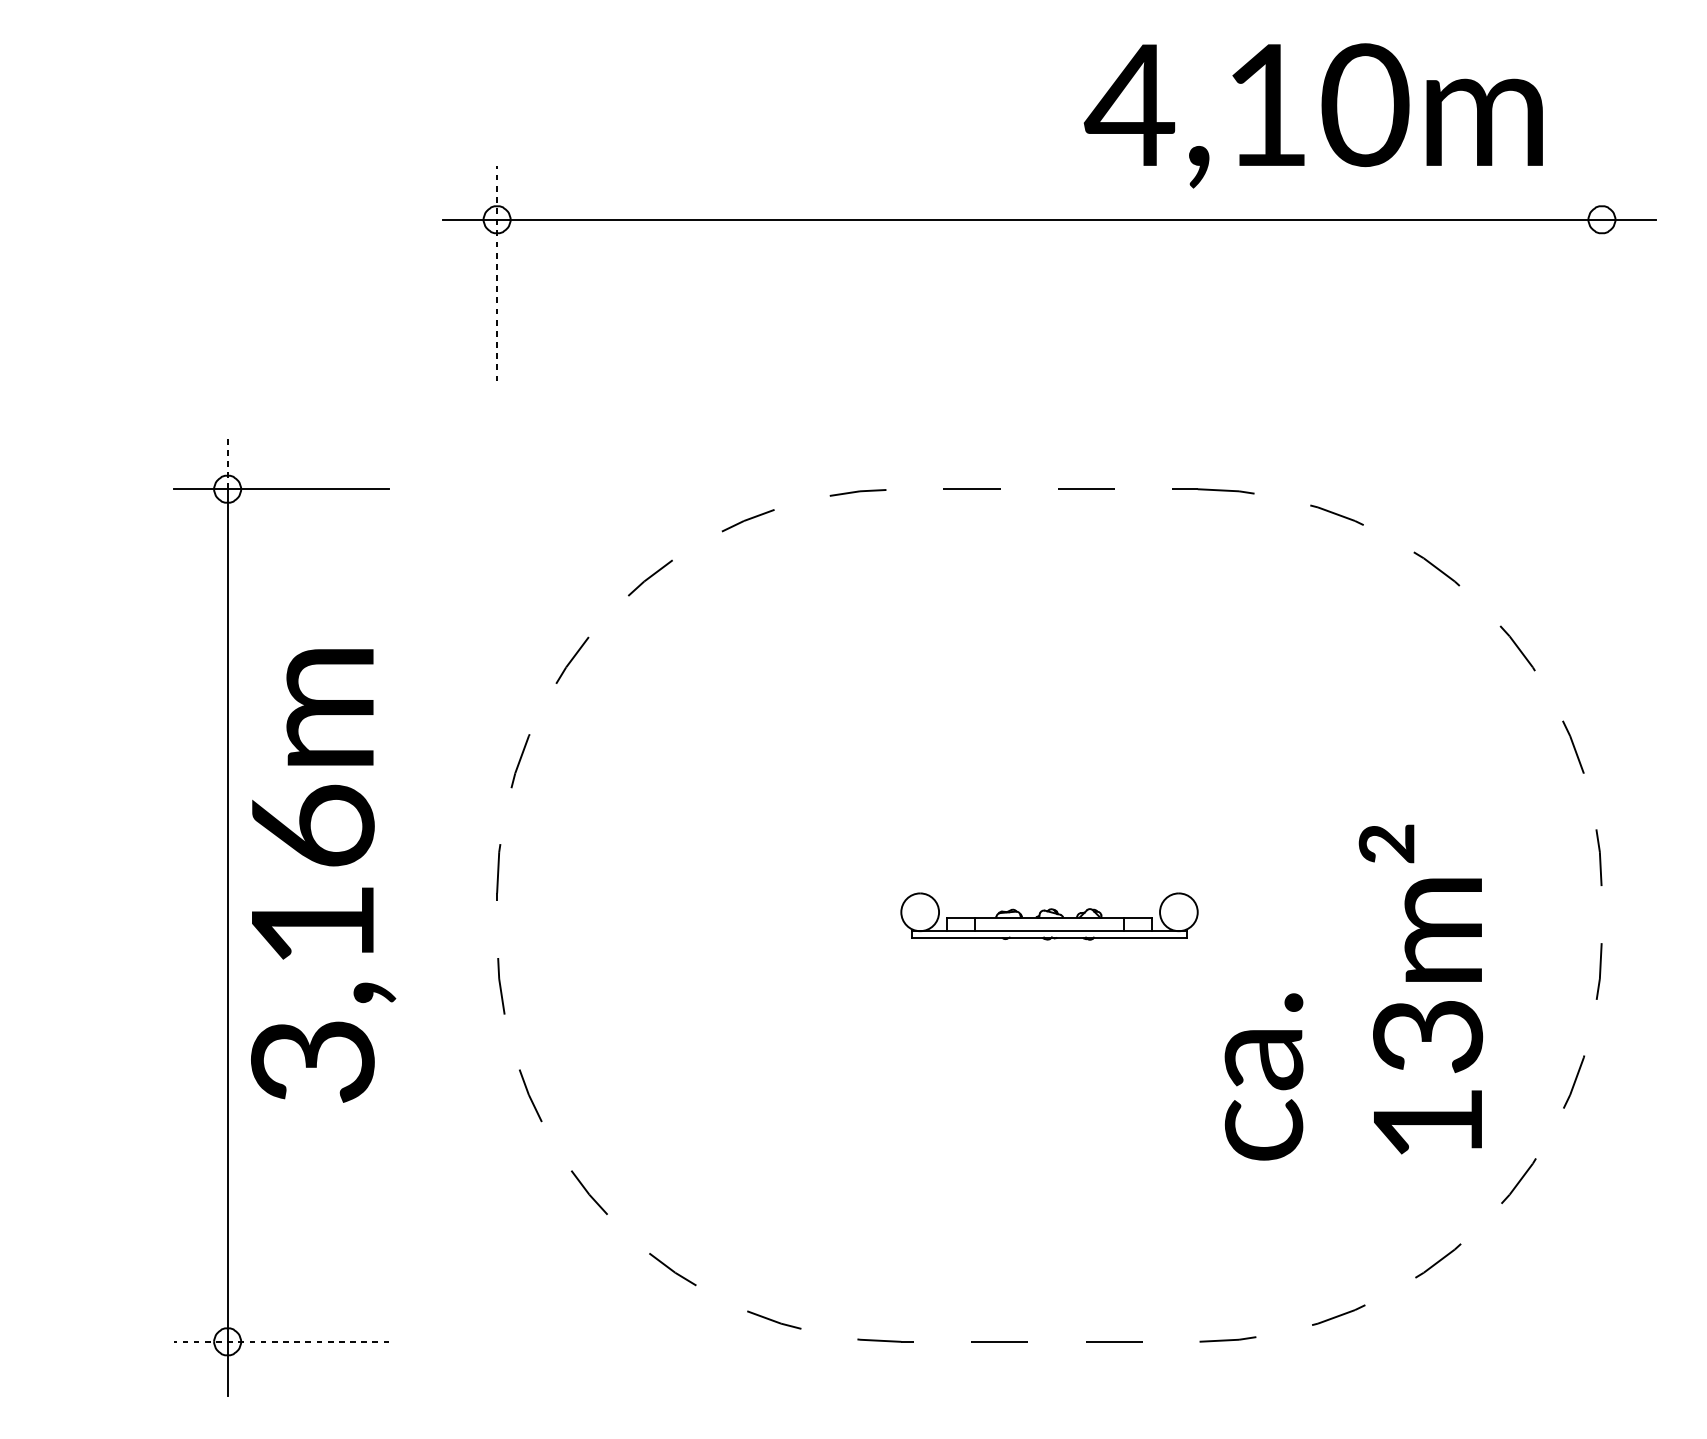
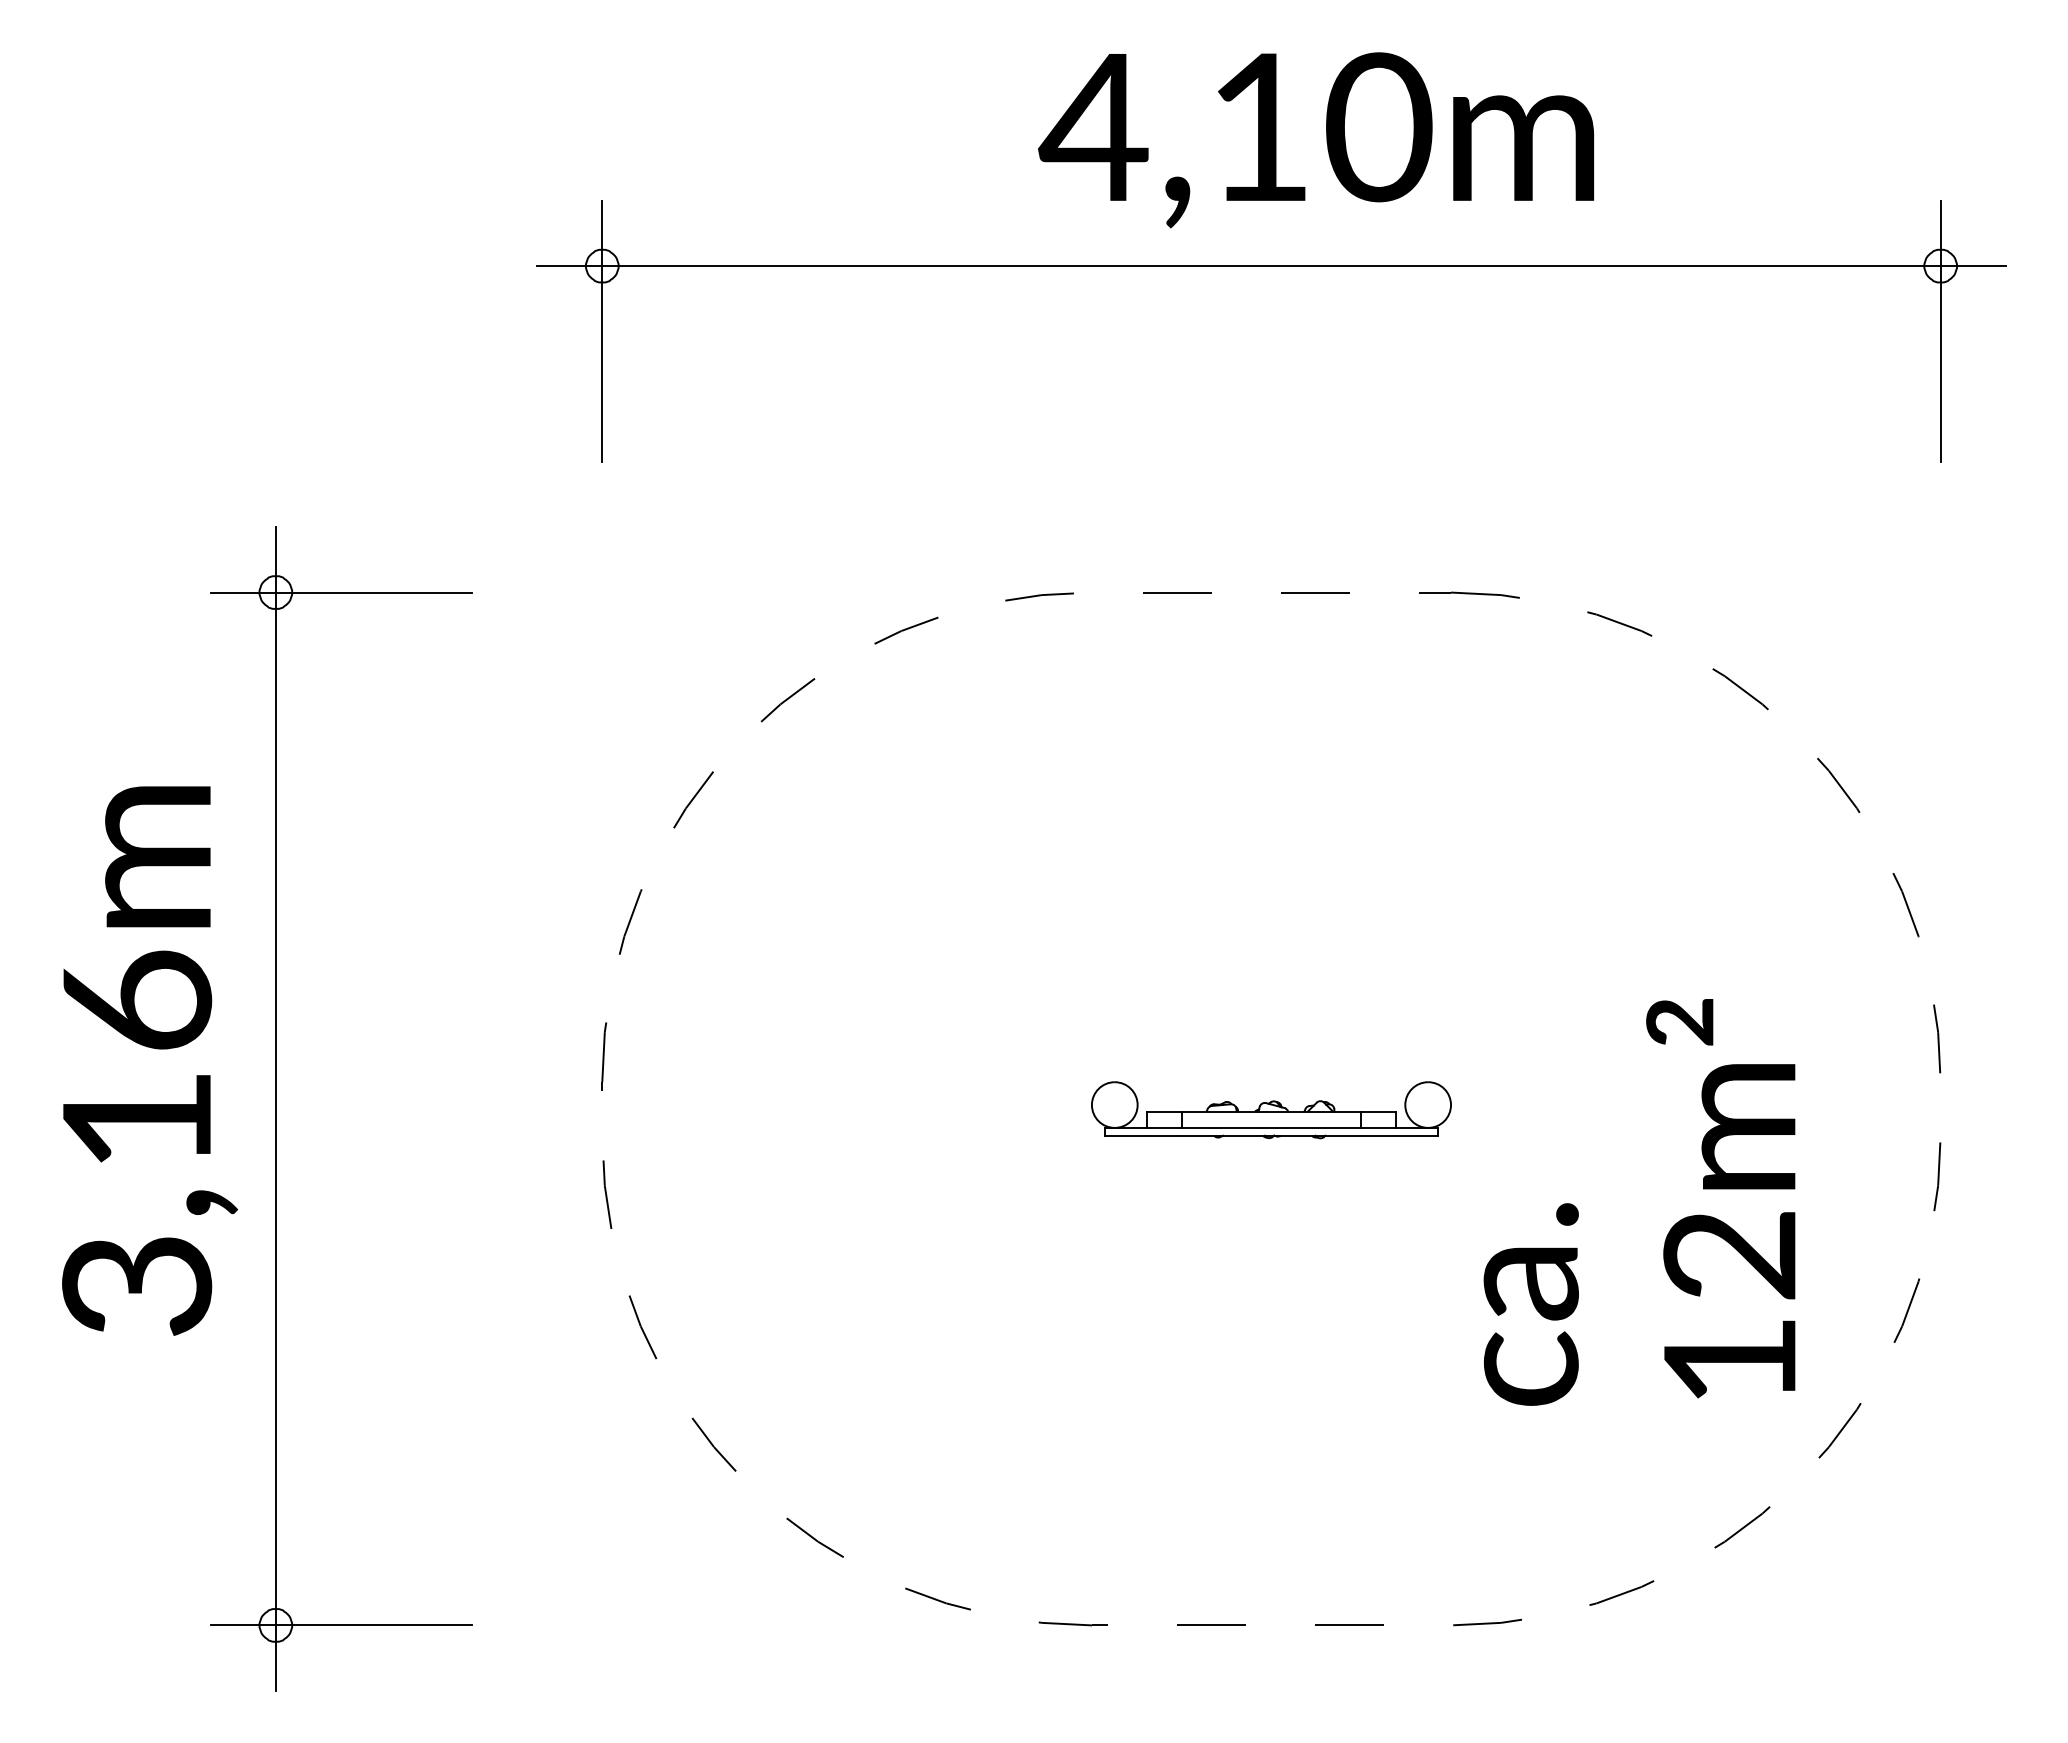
text: (1312, 116) -> (1315, 140), moved
line: (1601, 272) -> (1940, 330), added
line: (497, 273) -> (602, 331), dashed -> solid
line: (227, 461) -> (275, 559), dashed -> solid
text: (323, 875) -> (150, 1060), moved
text: (1427, 1036) -> (1729, 1255), 13m² -> 12m²
line: (281, 1341) -> (341, 1625), dashed -> solid

